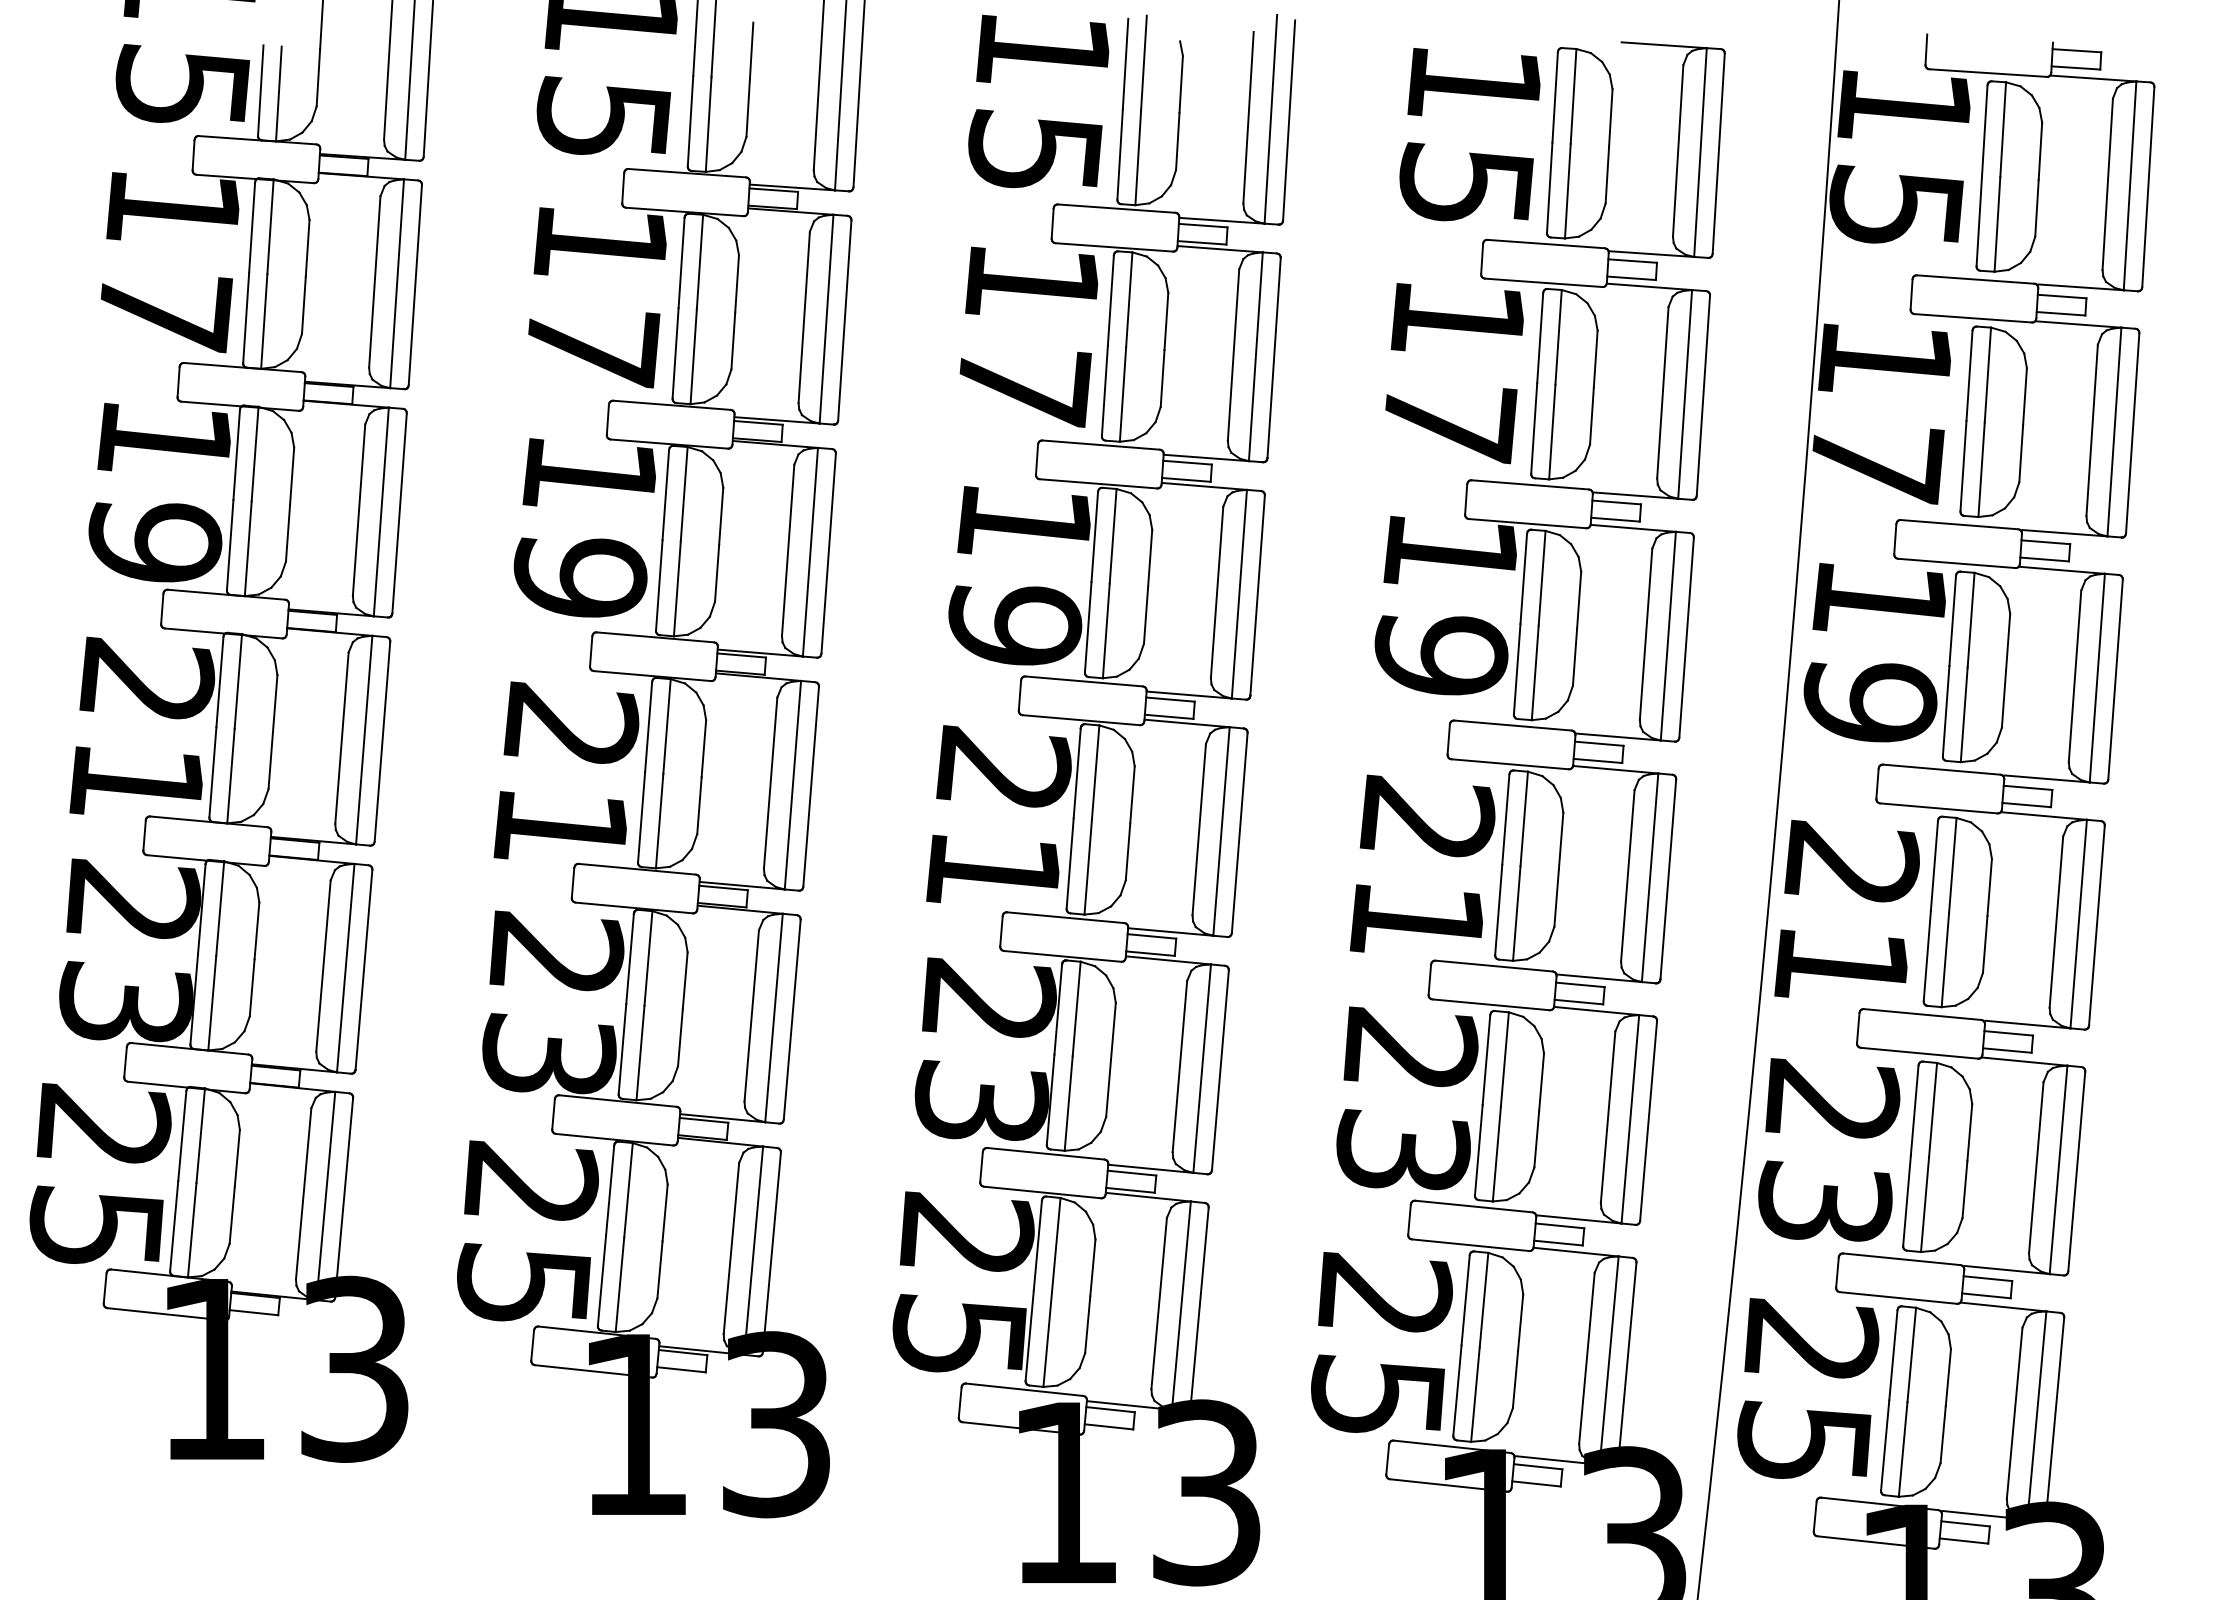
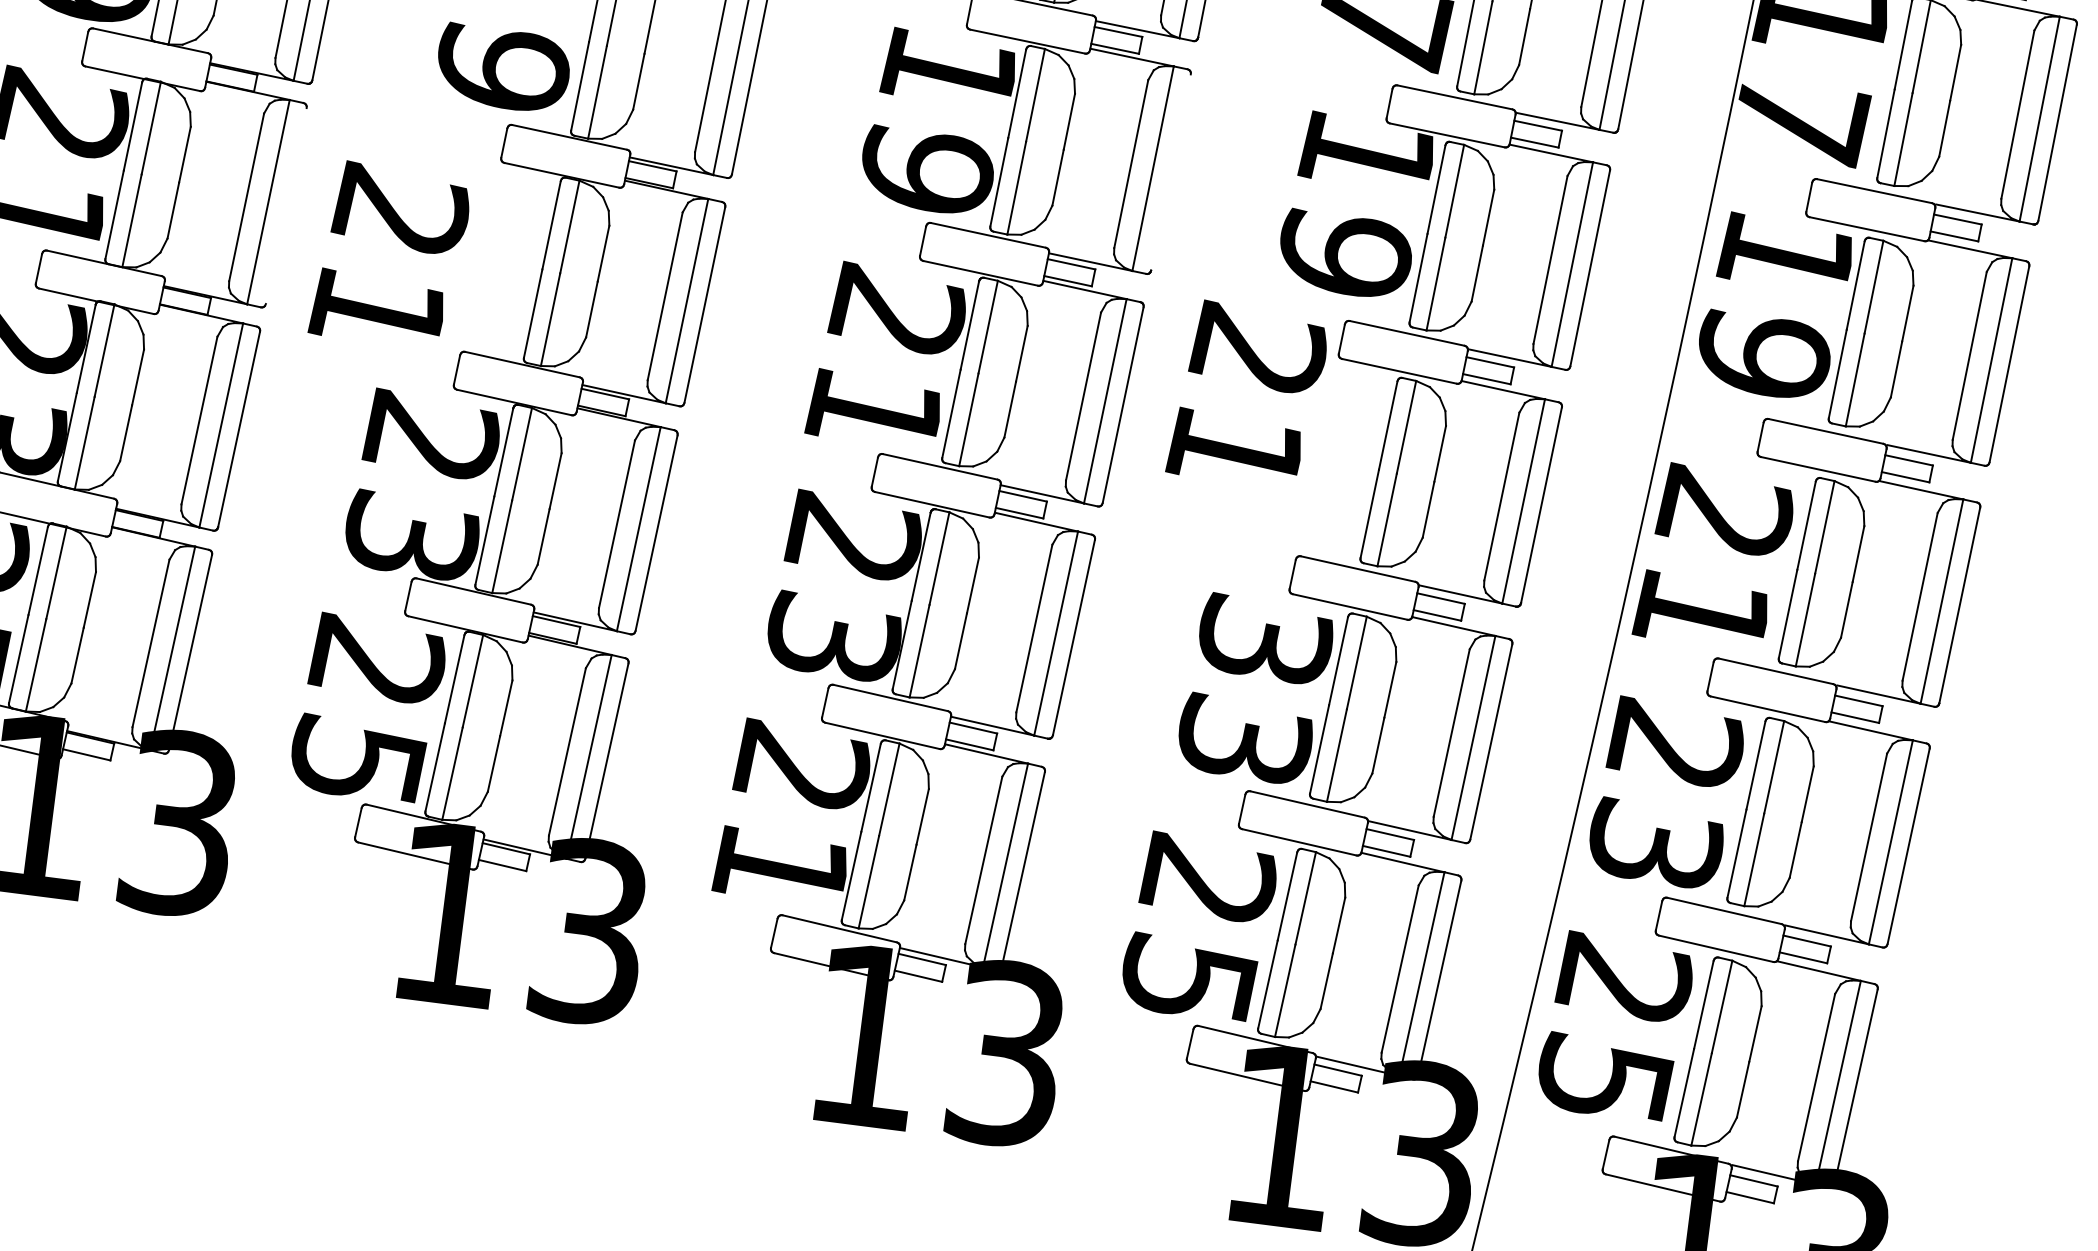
line: (1257, 595) -> (1170, 172), removed
line: (382, 741) -> (286, 205), removed
text: (566, 770) -> (390, 255), moved
text: (1422, 863) -> (1248, 394), moved
text: (1410, 1047) -> (1264, 639), 23 -> 33
text: (959, 1333) -> (782, 864), 25 -> 21

